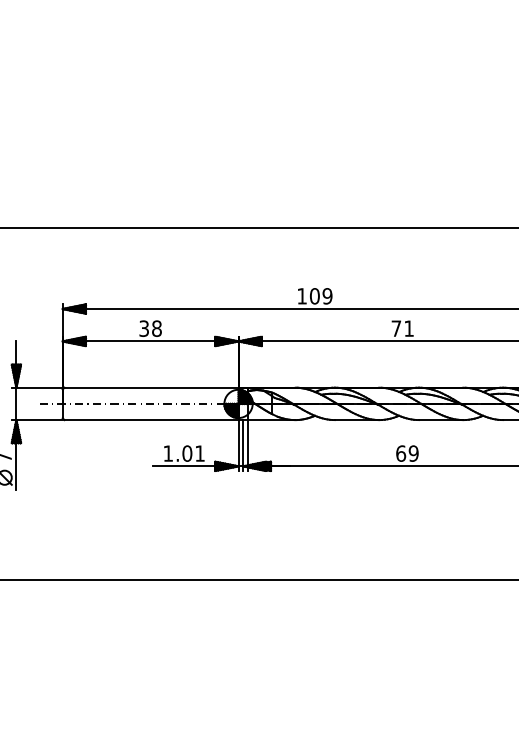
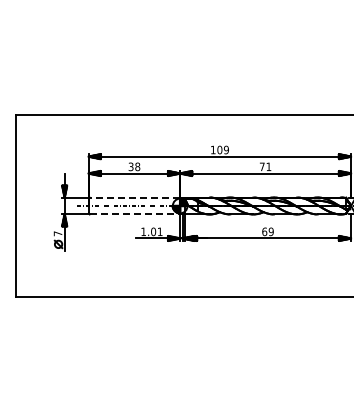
line: (150, 387) -> (134, 197), solid -> dashed
line: (152, 420) -> (135, 214), solid -> dashed

